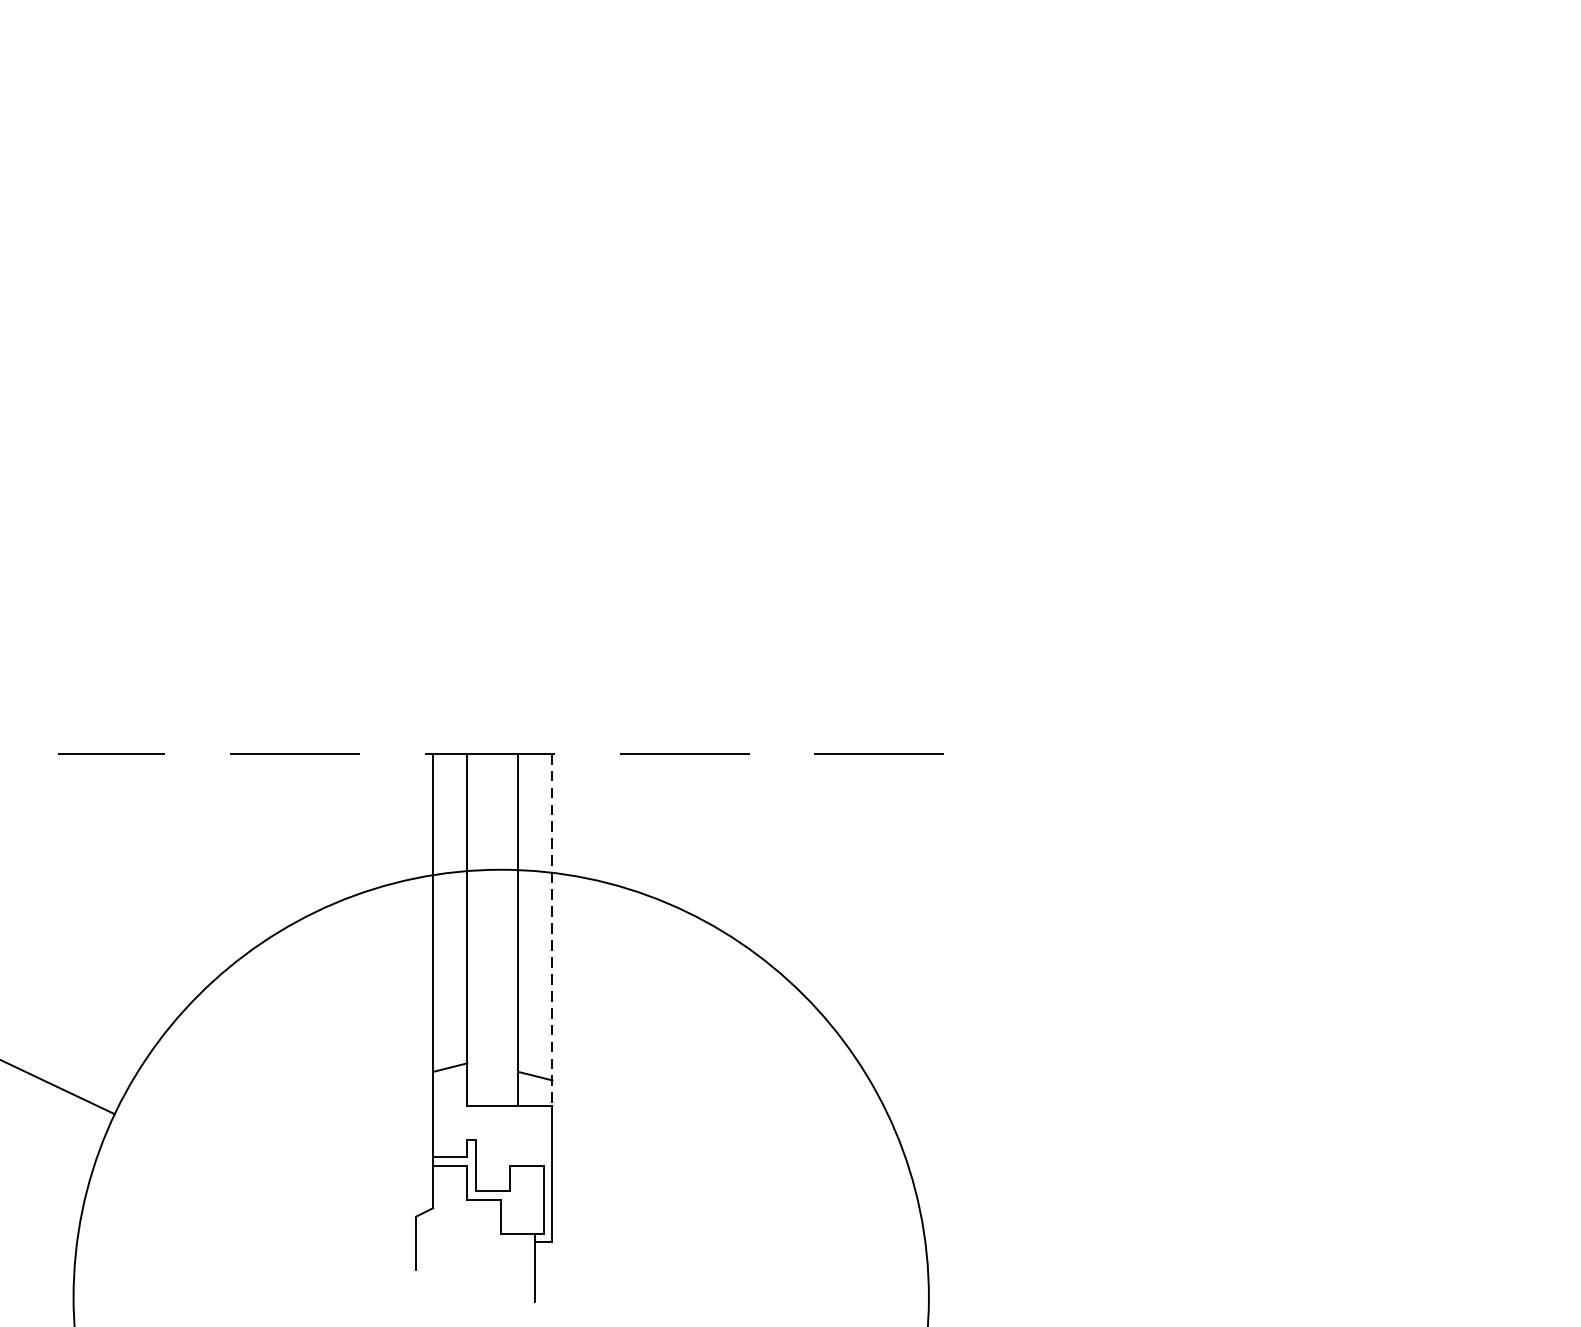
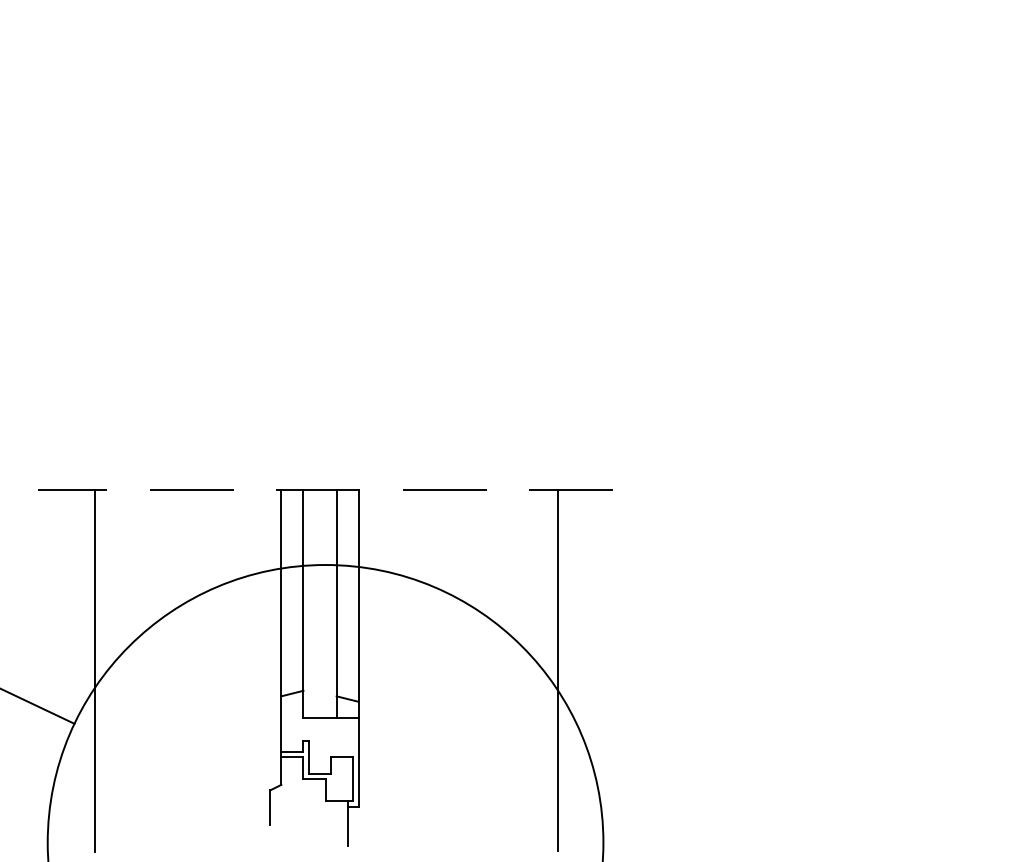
line: (551, 930) -> (358, 604), dashed -> solid
line: (147, 1032) -> (95, 670), added
line: (859, 1032) -> (558, 670), added

